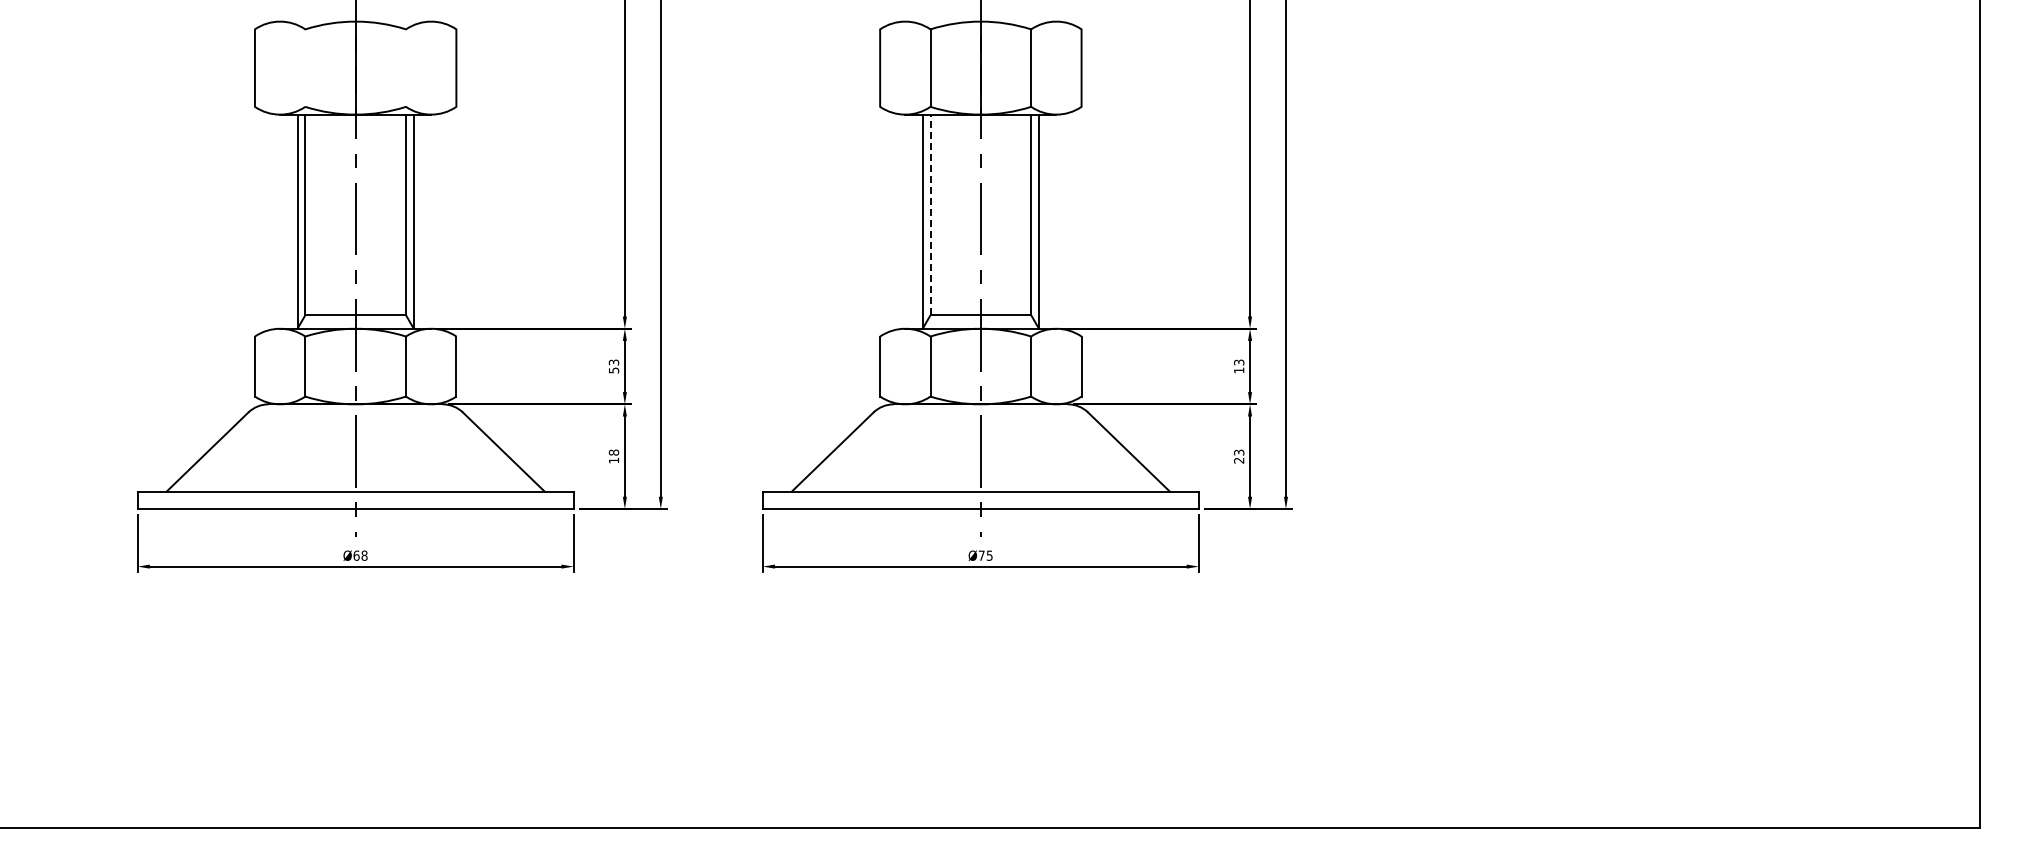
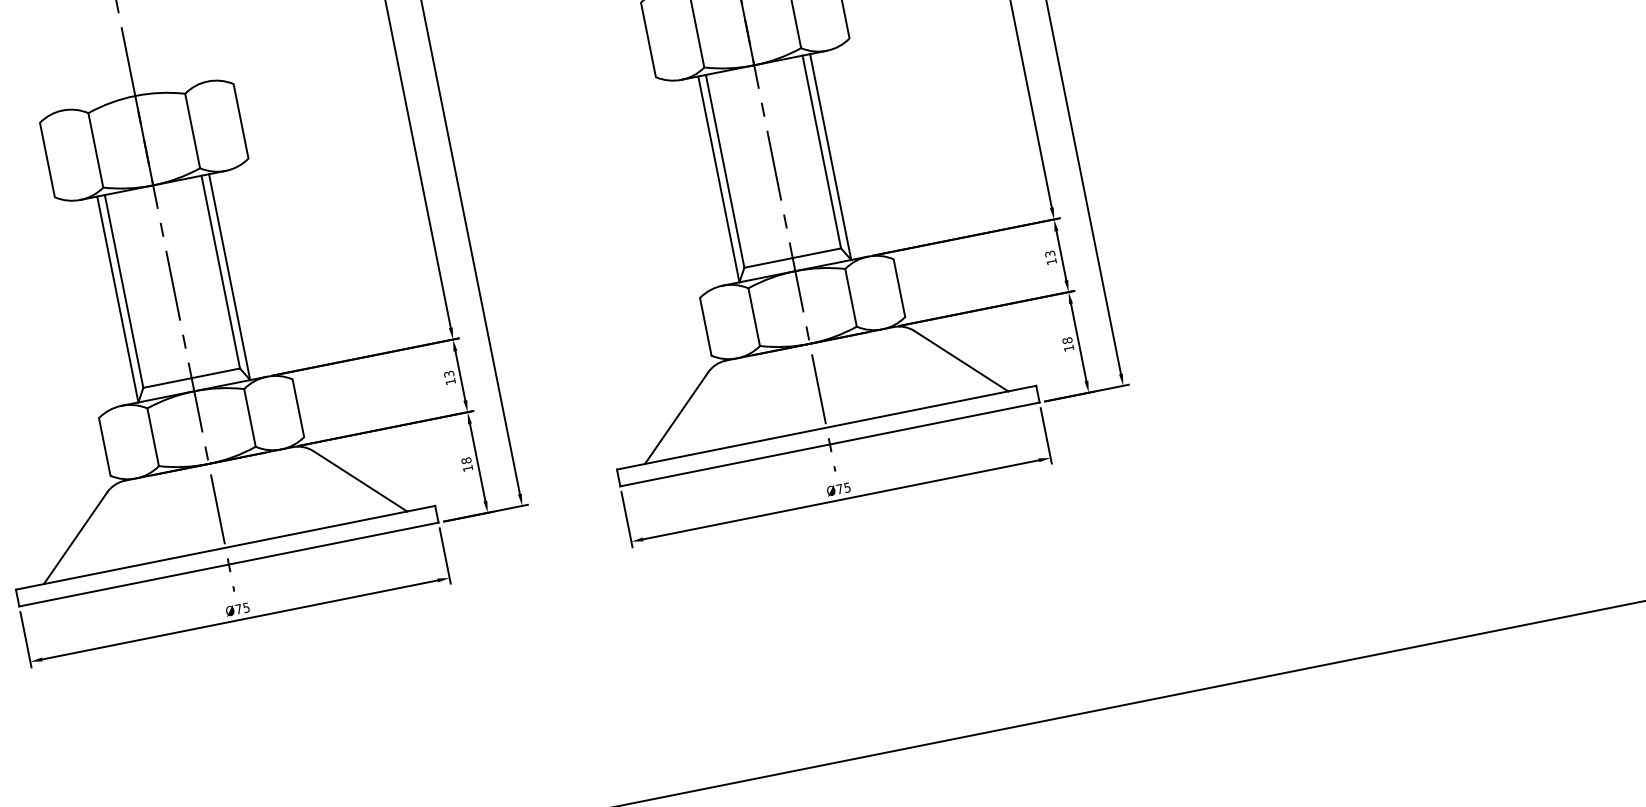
line: (305, 67) -> (95, 149), added
line: (406, 67) -> (192, 130), added
line: (930, 214) -> (724, 170), dashed -> solid
text: (614, 370) -> (451, 381), 53 -> 13
text: (1239, 456) -> (1068, 344), 23 -> 18
text: (360, 555) -> (242, 608), Ø68 -> Ø75

